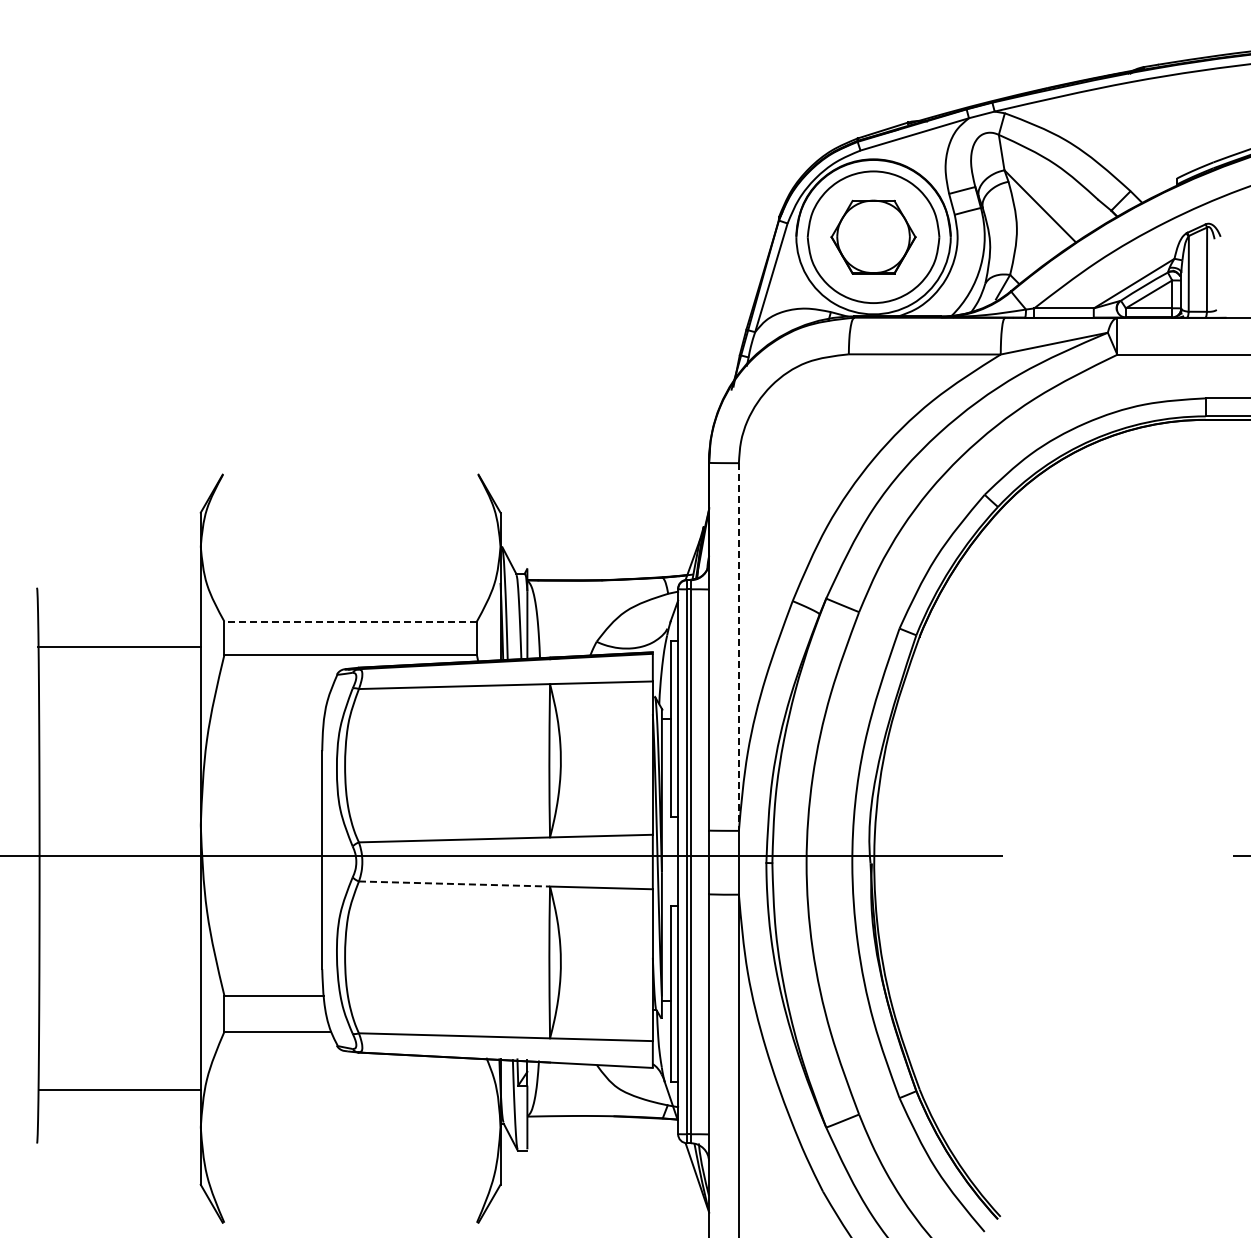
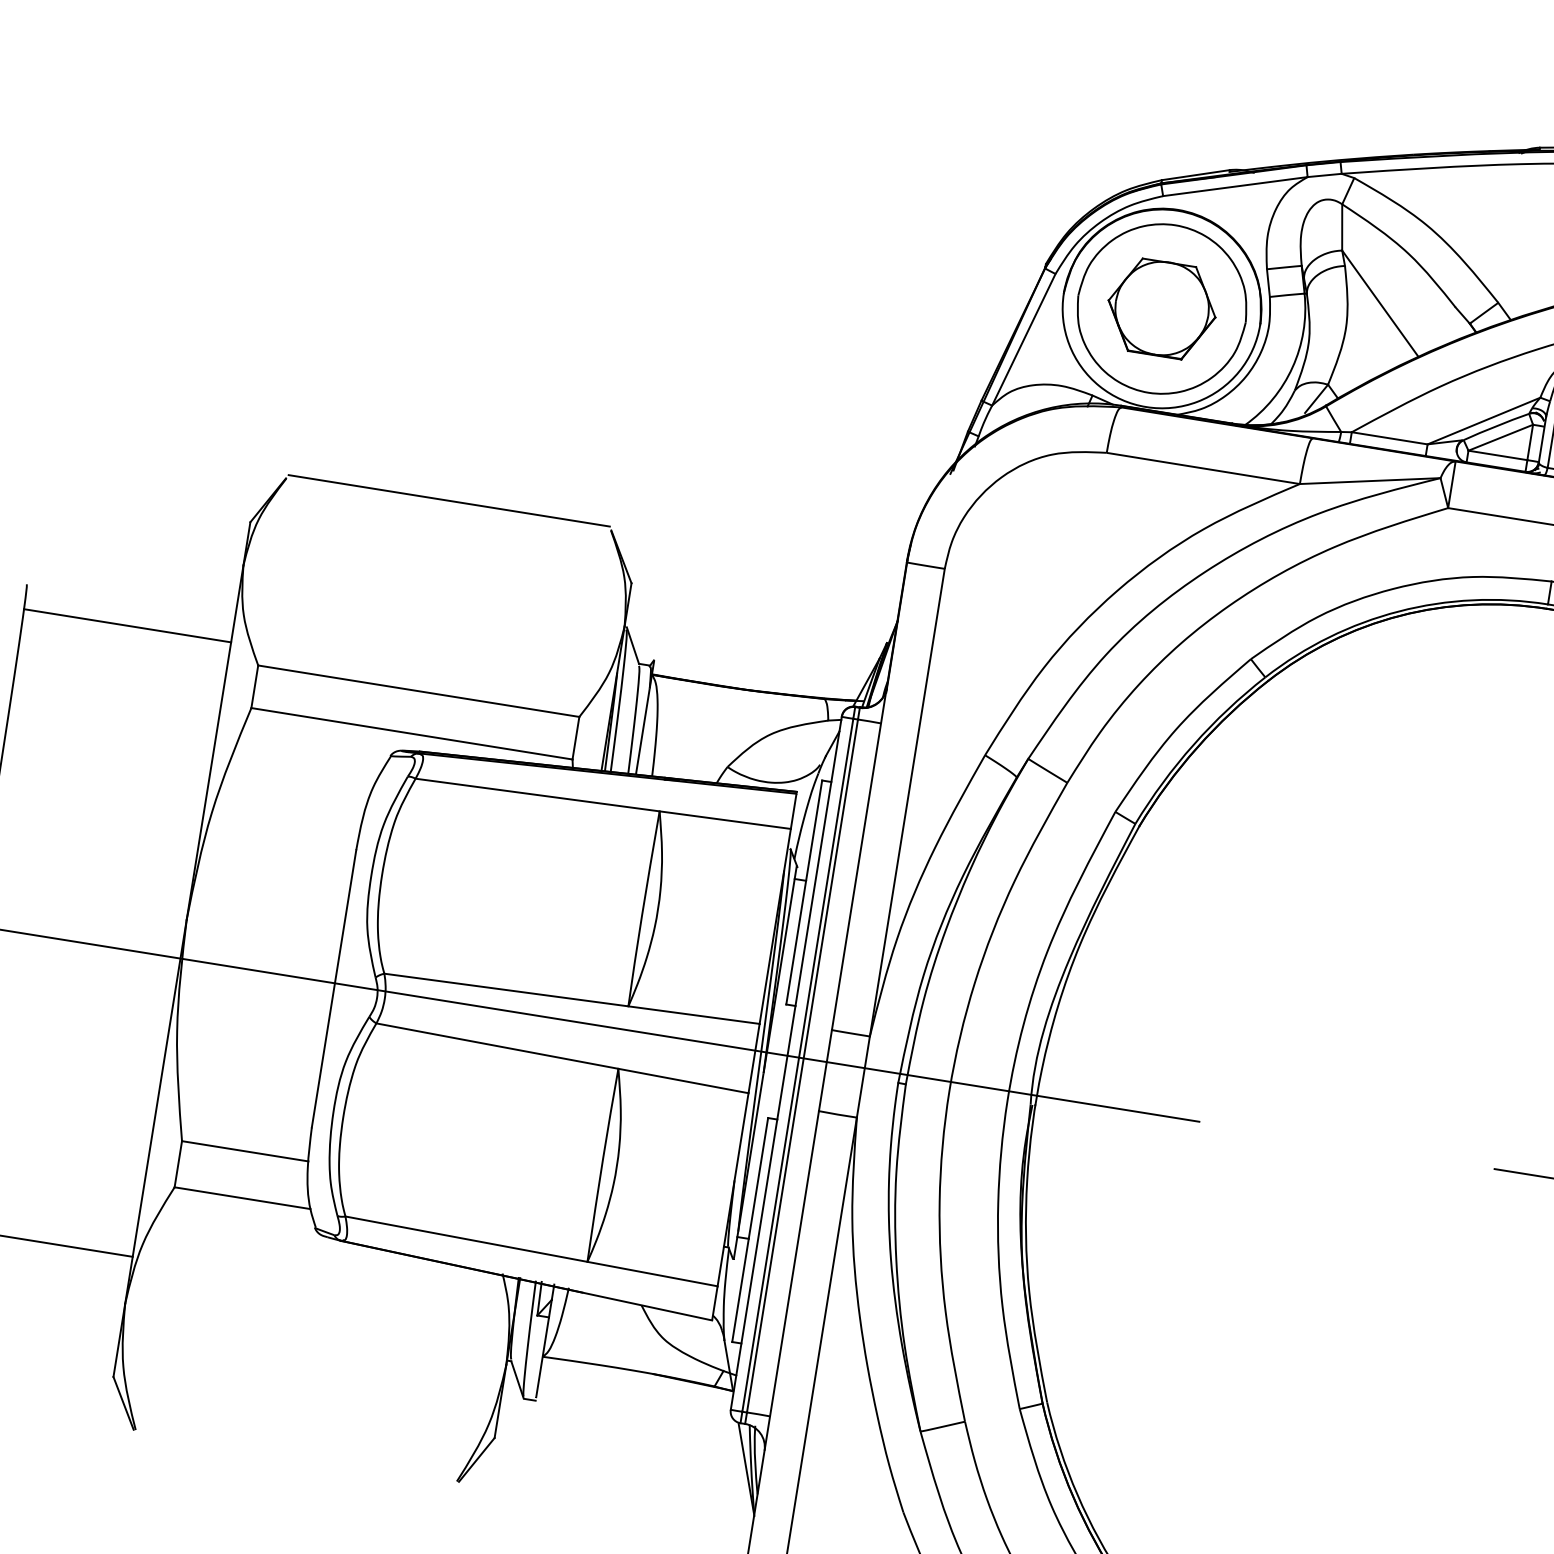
line: (350, 471) -> (449, 500), added
line: (350, 621) -> (418, 691), dashed -> solid
line: (118, 647) -> (126, 626), moved
line: (738, 647) -> (906, 803), dashed -> solid
line: (454, 884) -> (497, 1046), dashed -> solid

